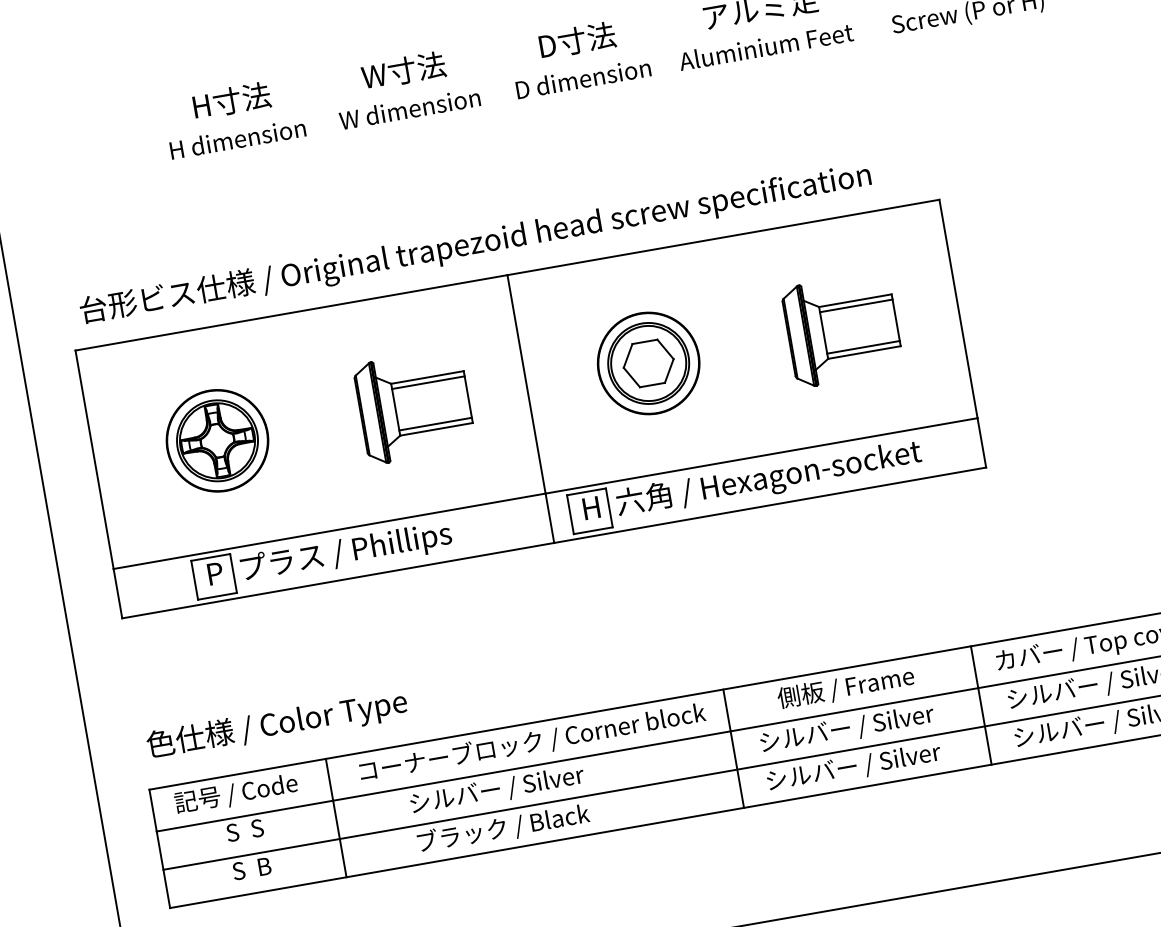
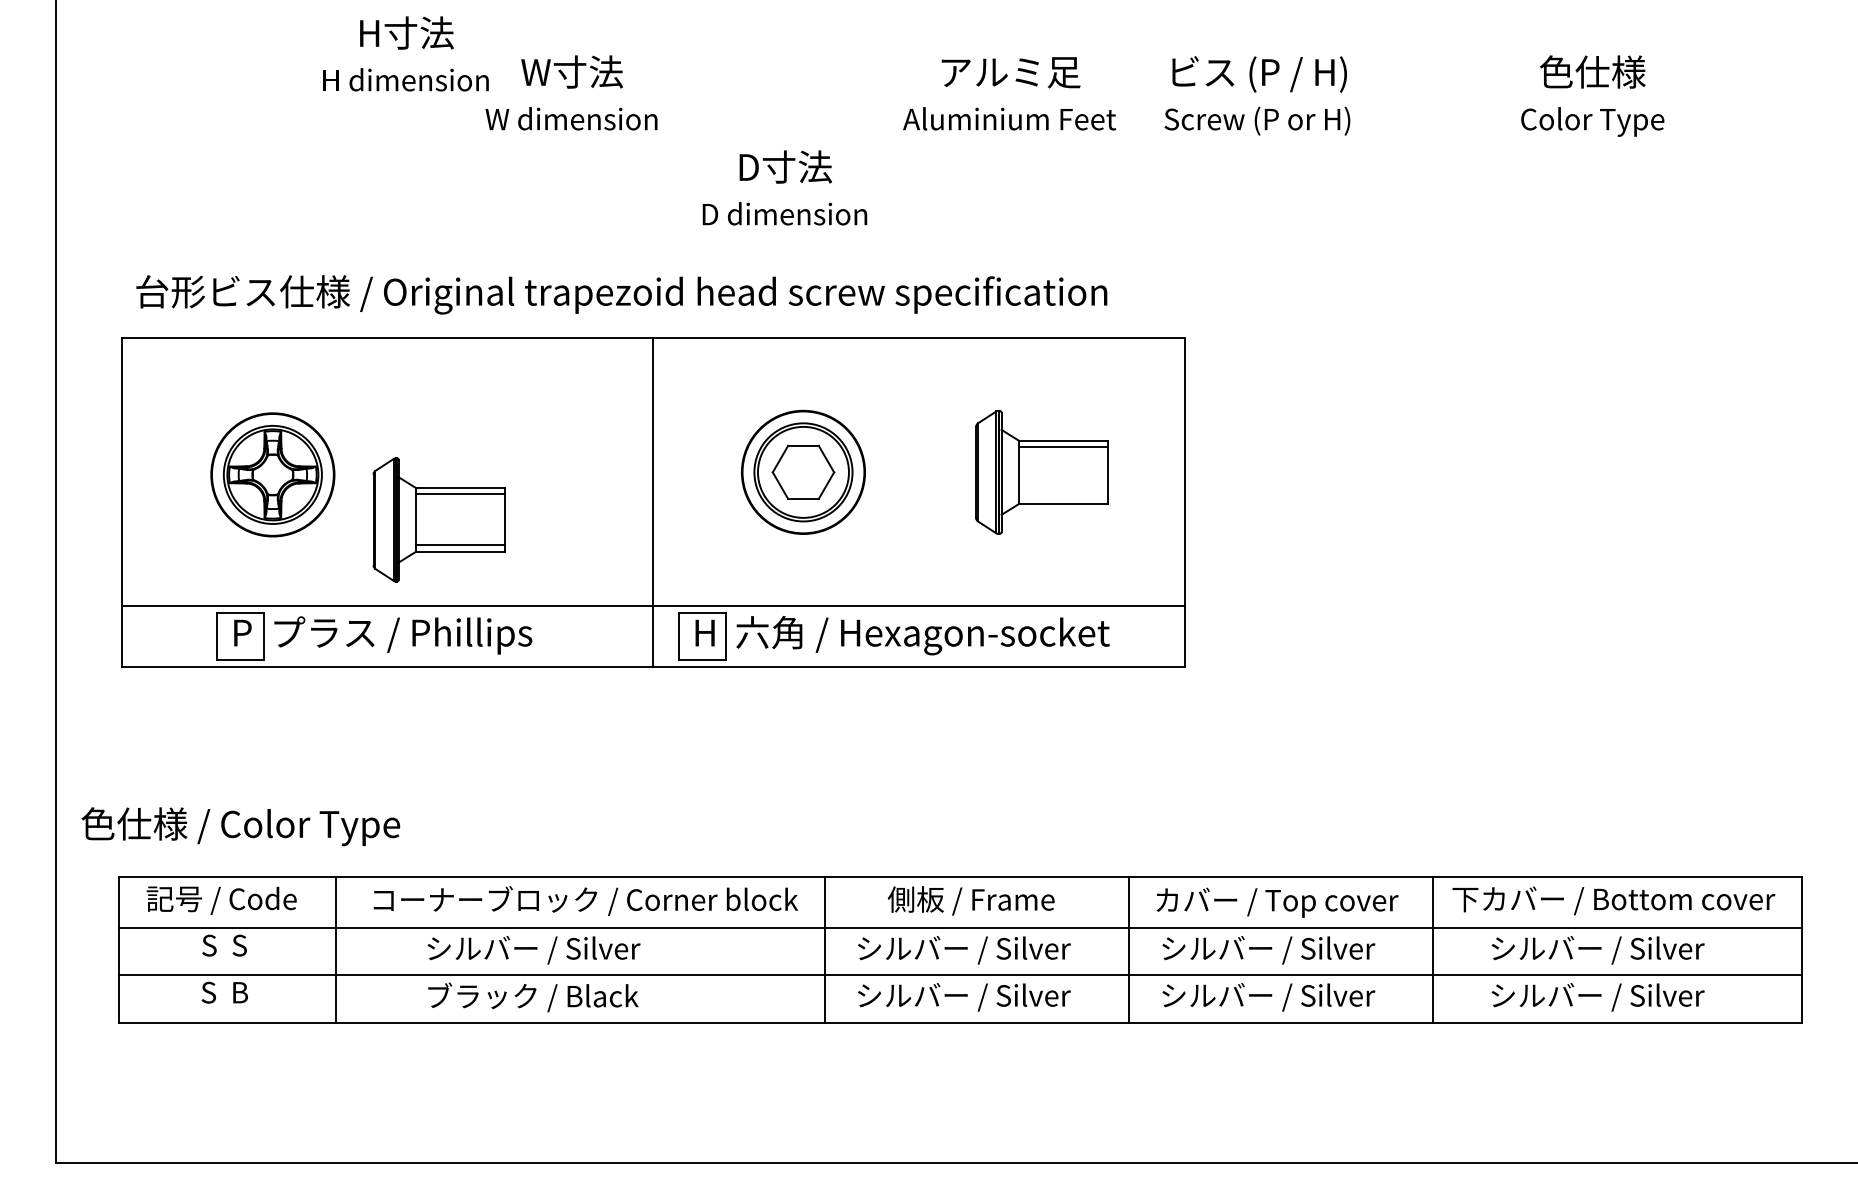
text: (579, 57) -> (784, 187), moved
text: (233, 117) -> (405, 53), moved
line: (862, 347) -> (1062, 497), removed
part: (413, 406) -> (438, 519), moved
text: (276, 725) -> (240, 826), moved

